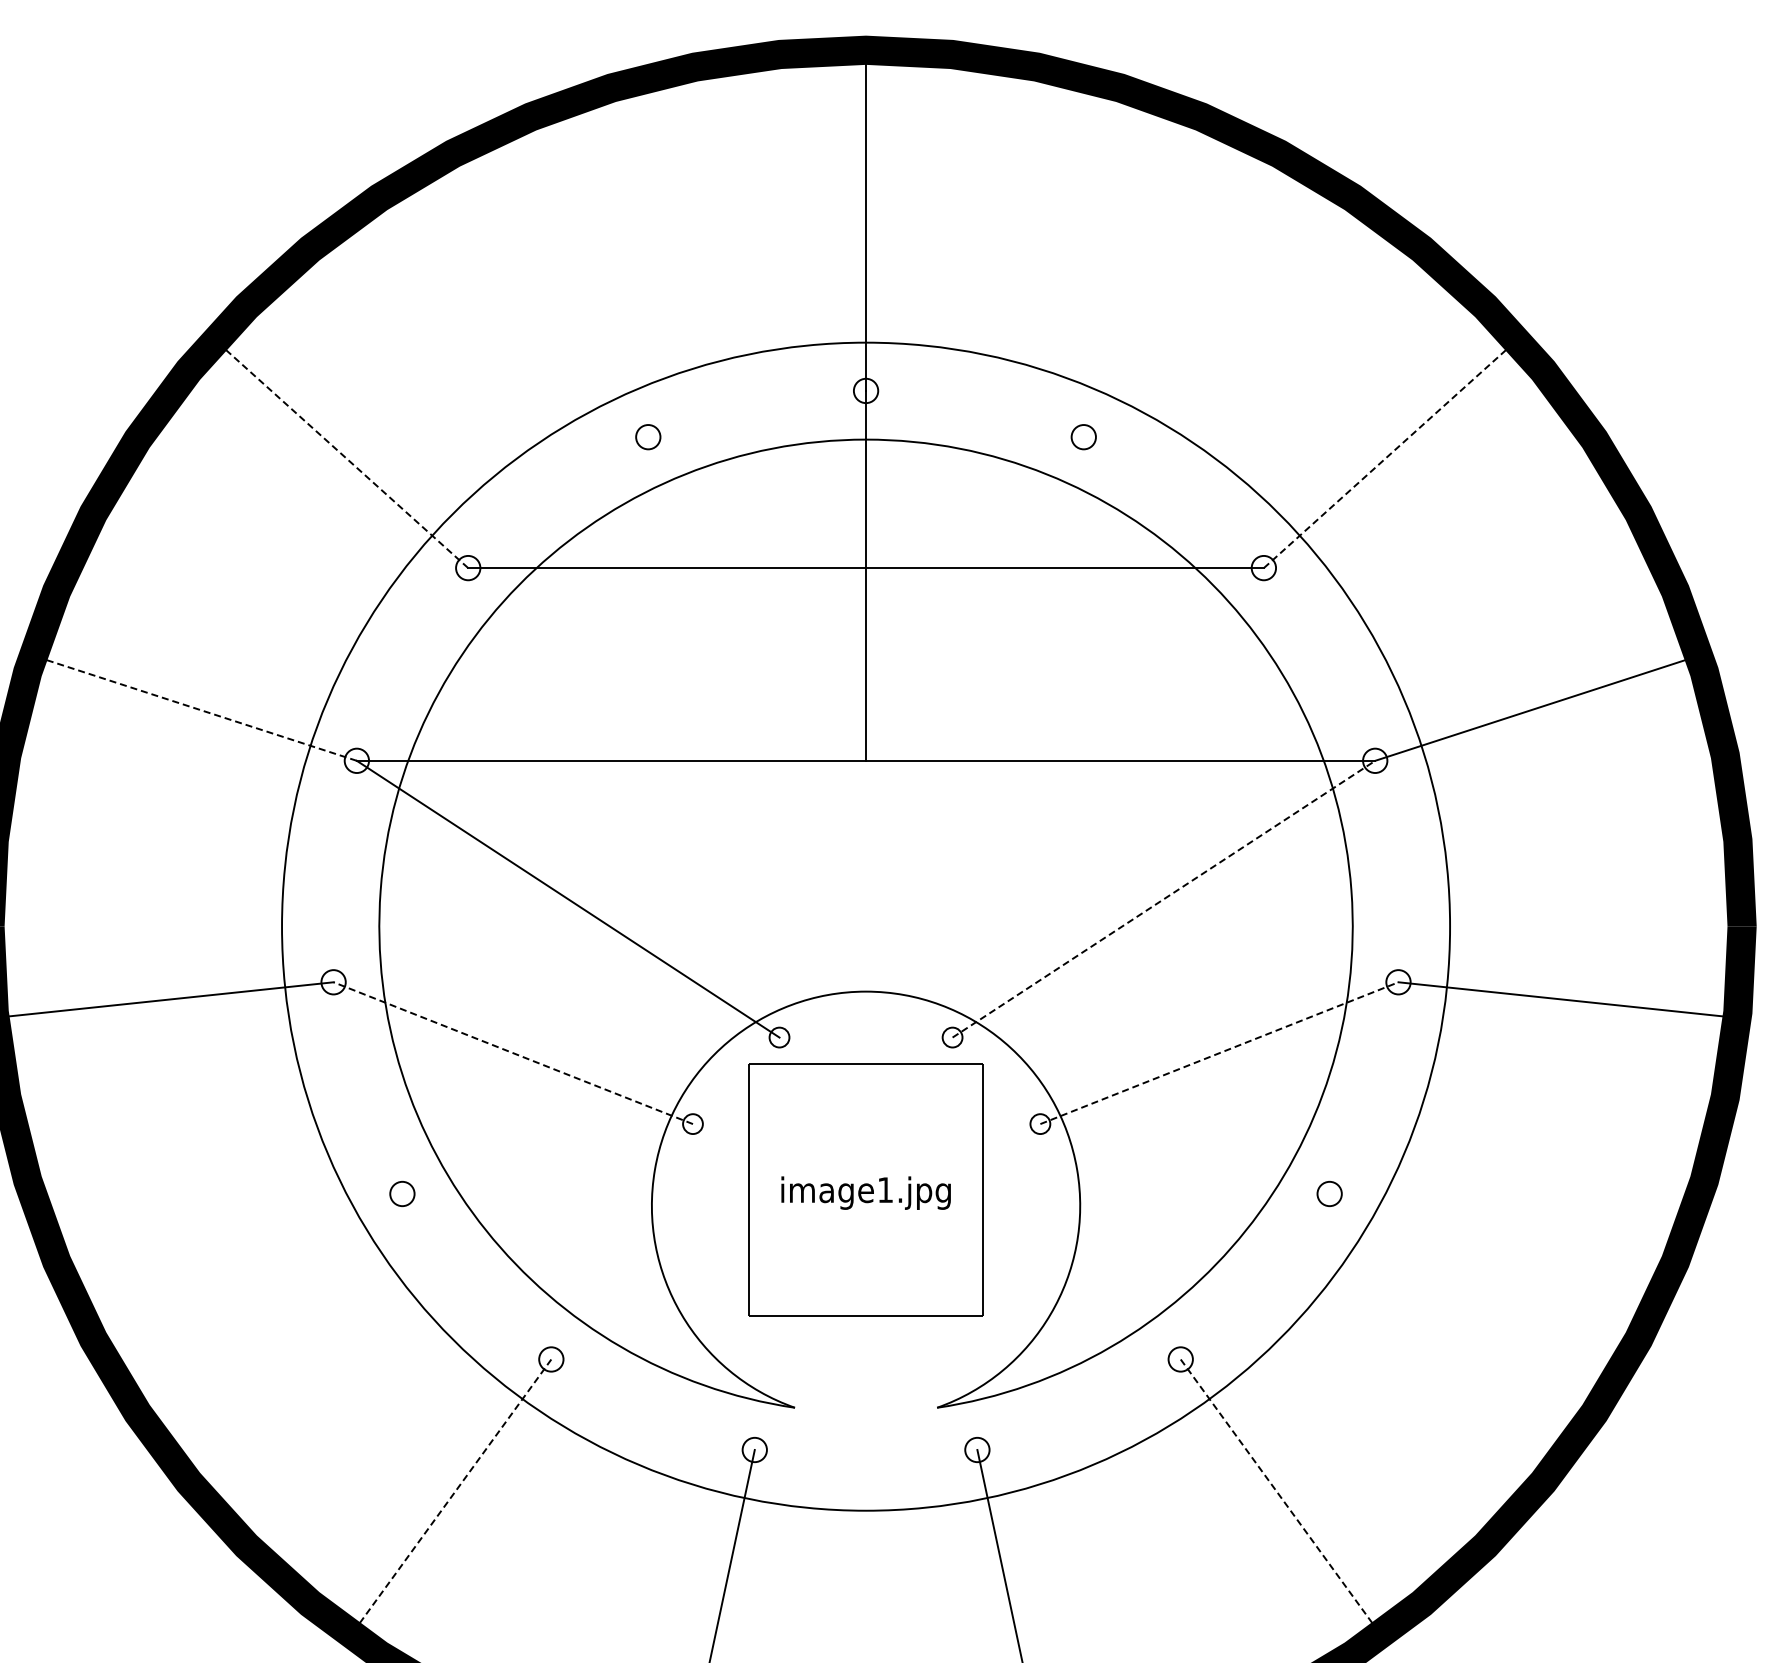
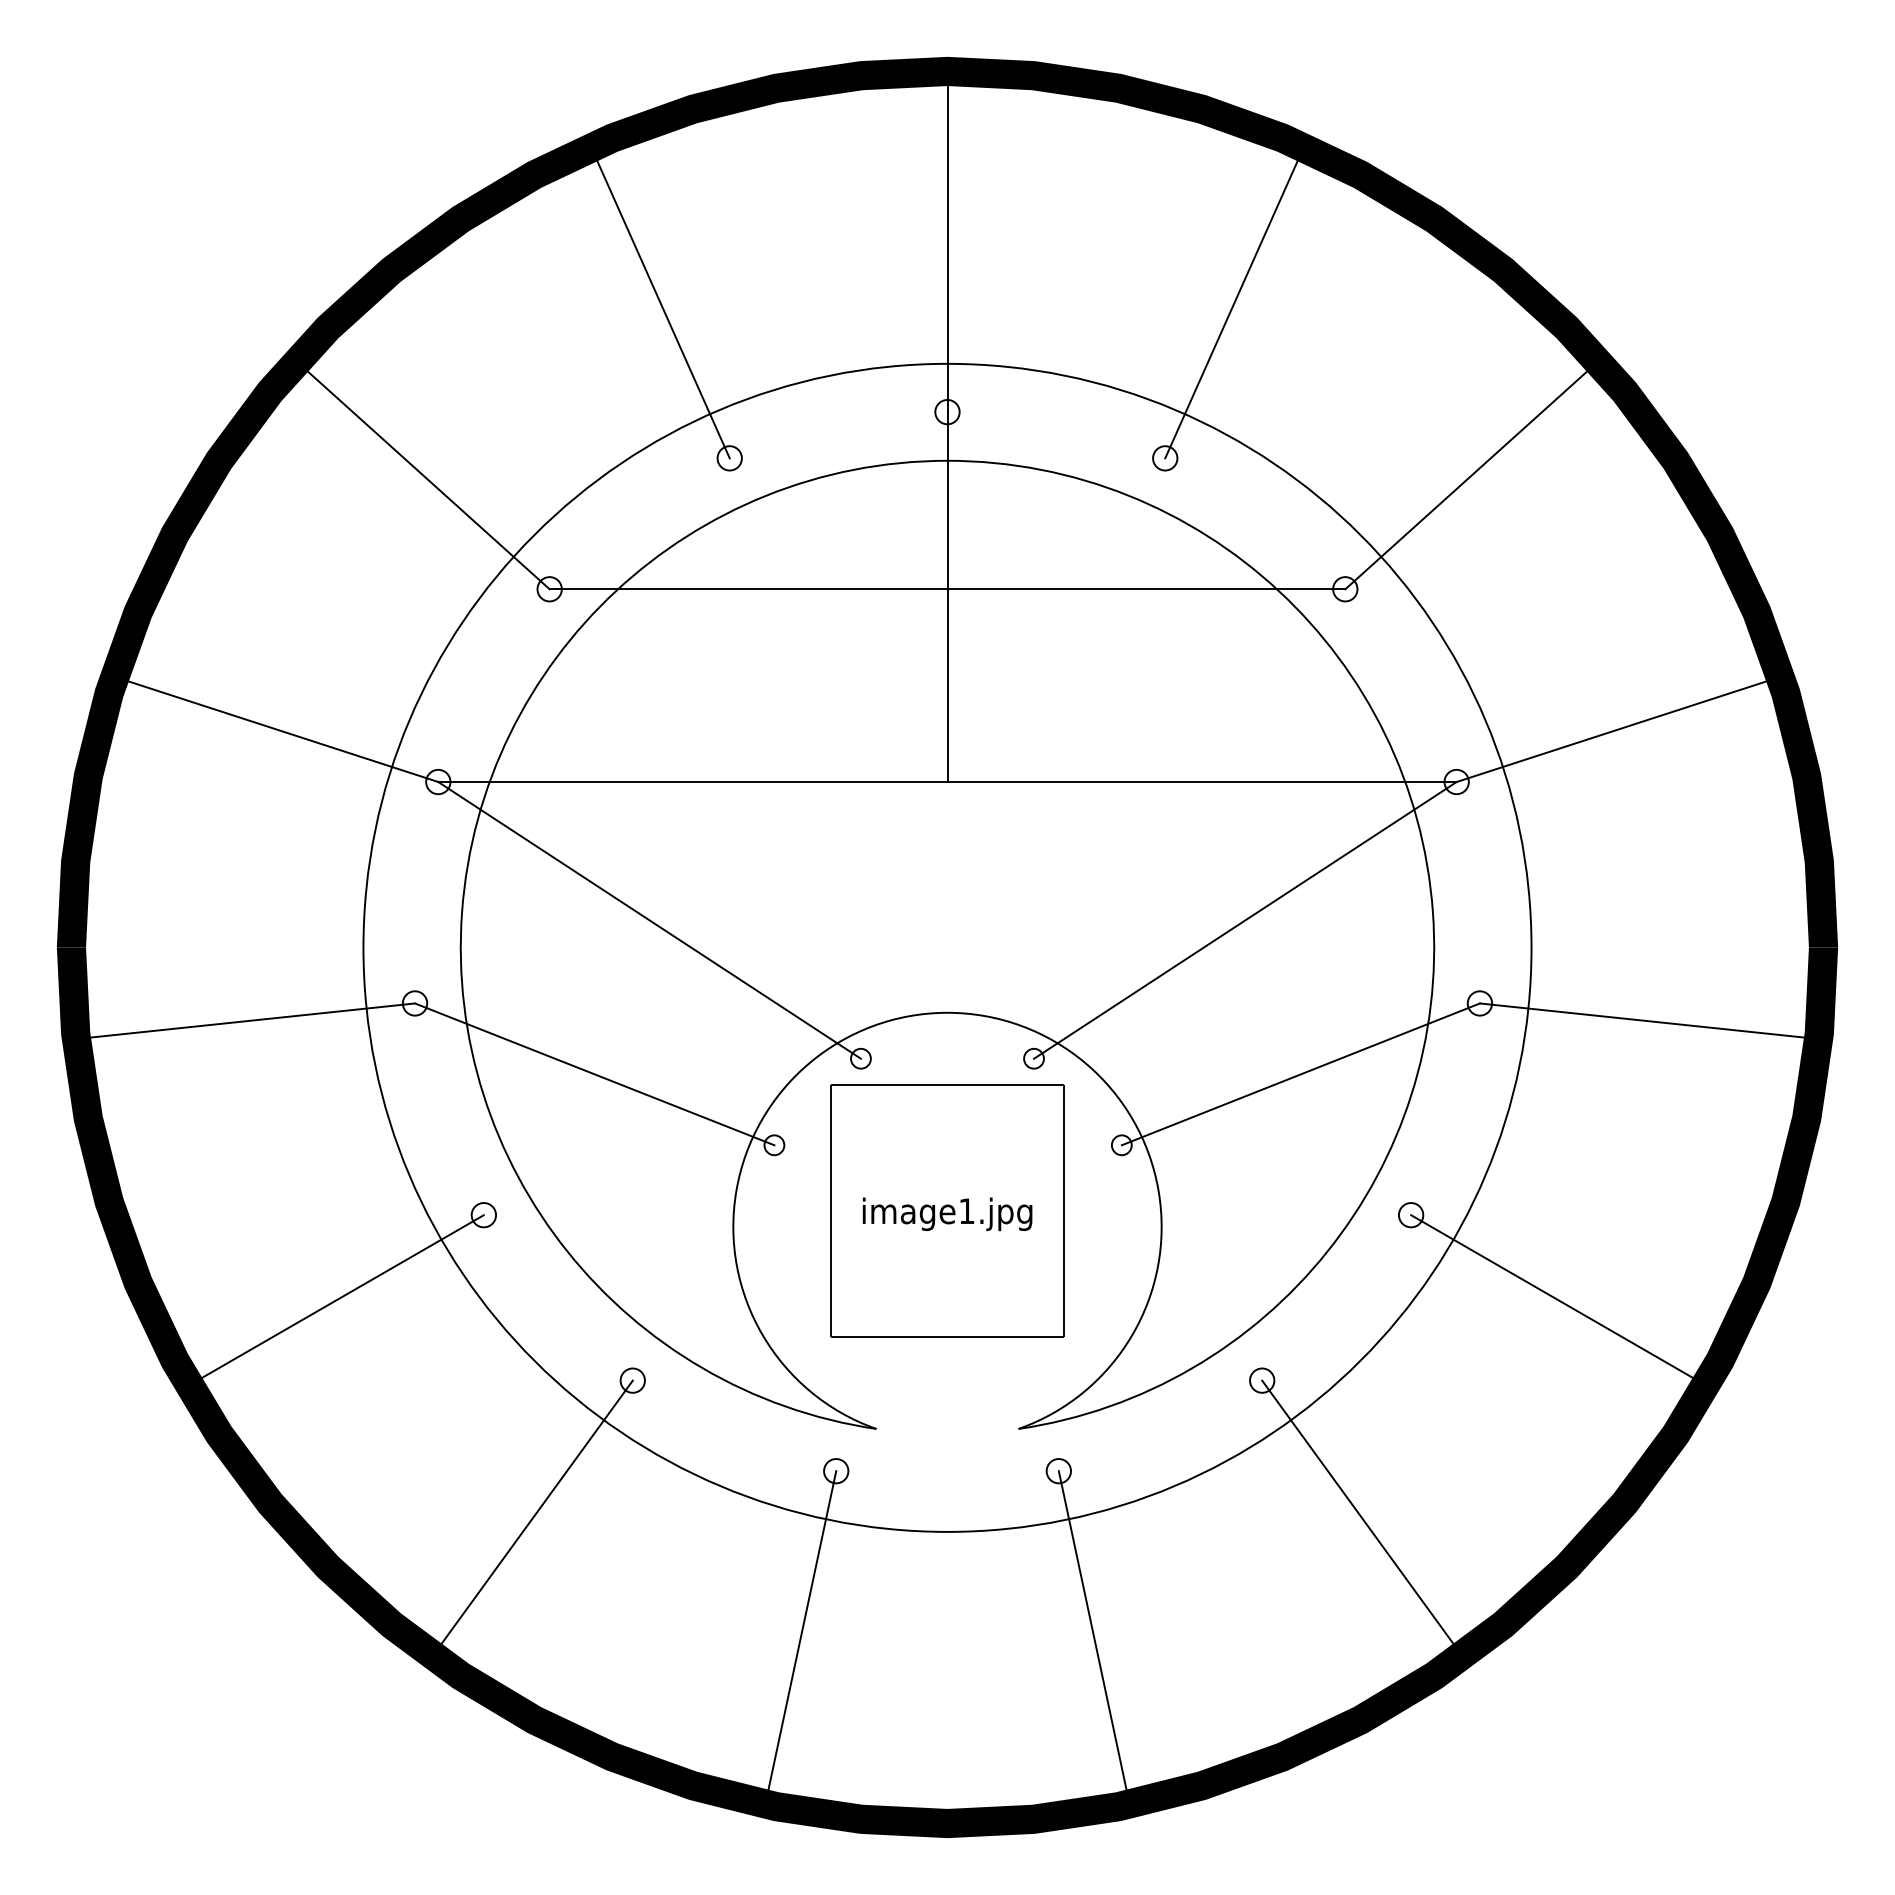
line: (579, 281) -> (660, 302), added
line: (1153, 281) -> (1234, 302), added
line: (341, 453) -> (422, 474), dashed -> solid
line: (1391, 453) -> (1472, 474), dashed -> solid
line: (194, 708) -> (275, 729), dashed -> solid
line: (1164, 899) -> (1245, 920), dashed -> solid
line: (513, 1053) -> (594, 1074), dashed -> solid
line: (1219, 1053) -> (1300, 1074), dashed -> solid
line: (254, 1279) -> (335, 1300), added
line: (1477, 1279) -> (1558, 1300), added
line: (451, 1497) -> (532, 1518), dashed -> solid
line: (1281, 1497) -> (1362, 1518), dashed -> solid

